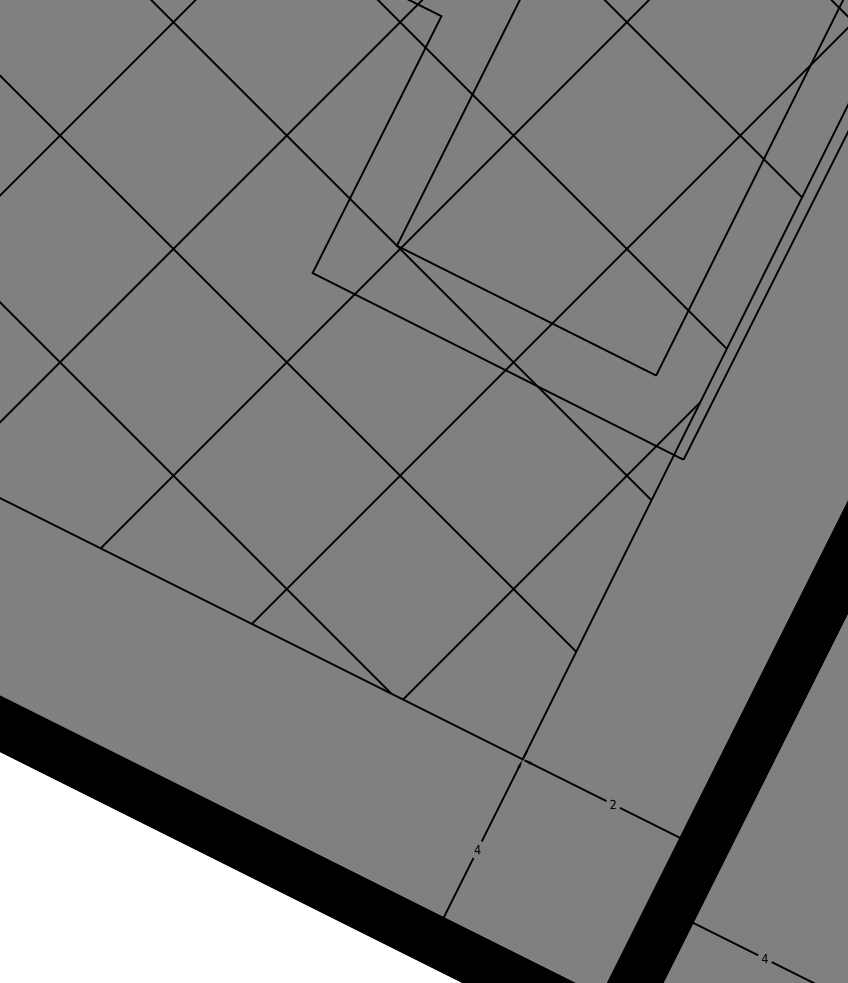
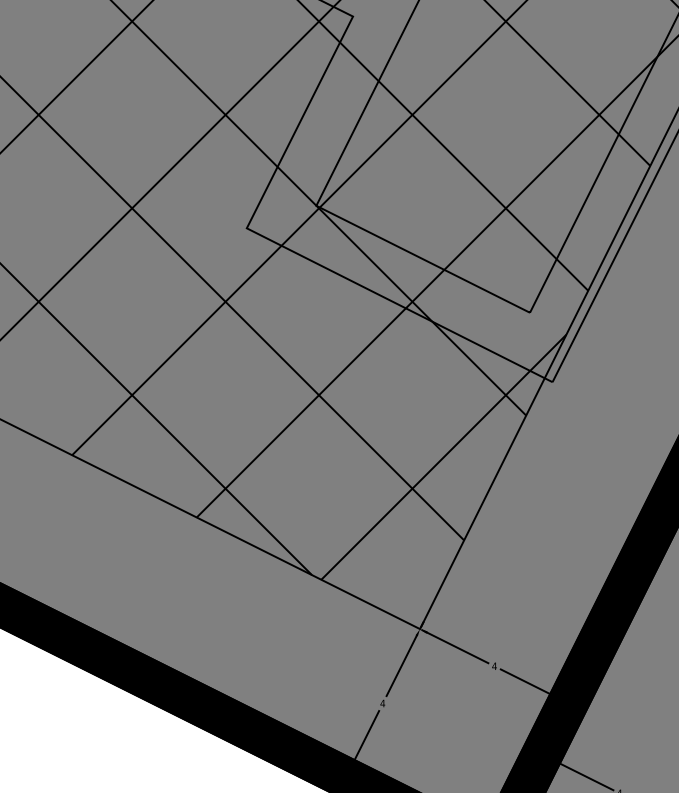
text: (612, 804) -> (494, 666), 2 -> 4

